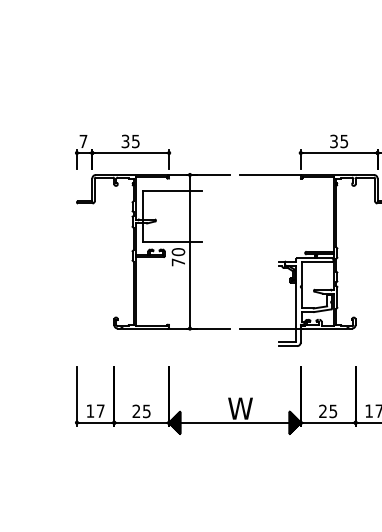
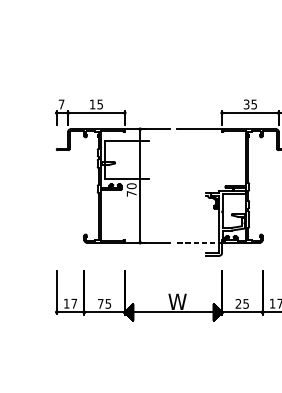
text: (125, 141) -> (92, 104), 35 -> 15
line: (271, 328) -> (200, 242), solid -> dashed
text: (136, 410) -> (100, 303), 25 -> 75

